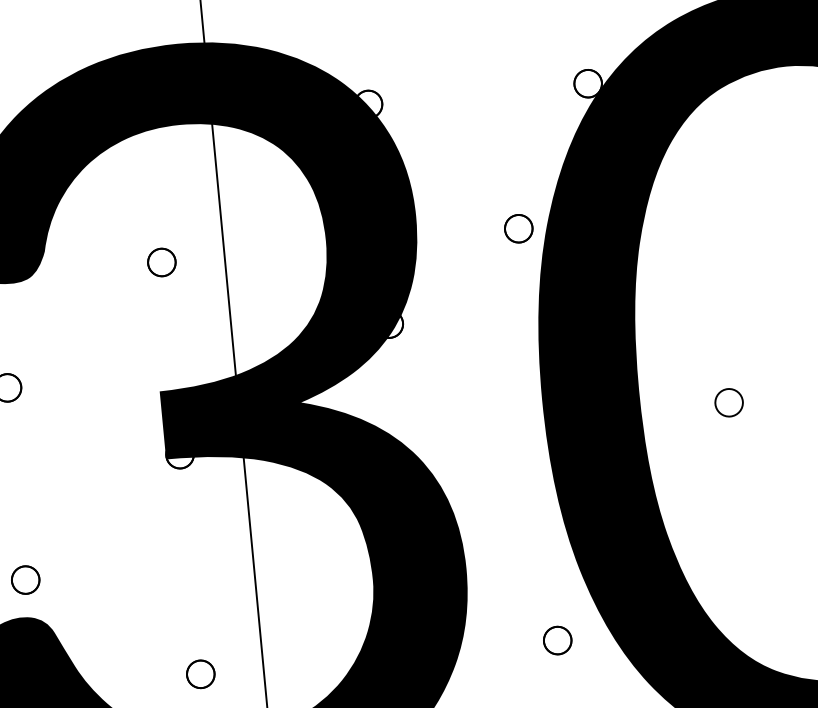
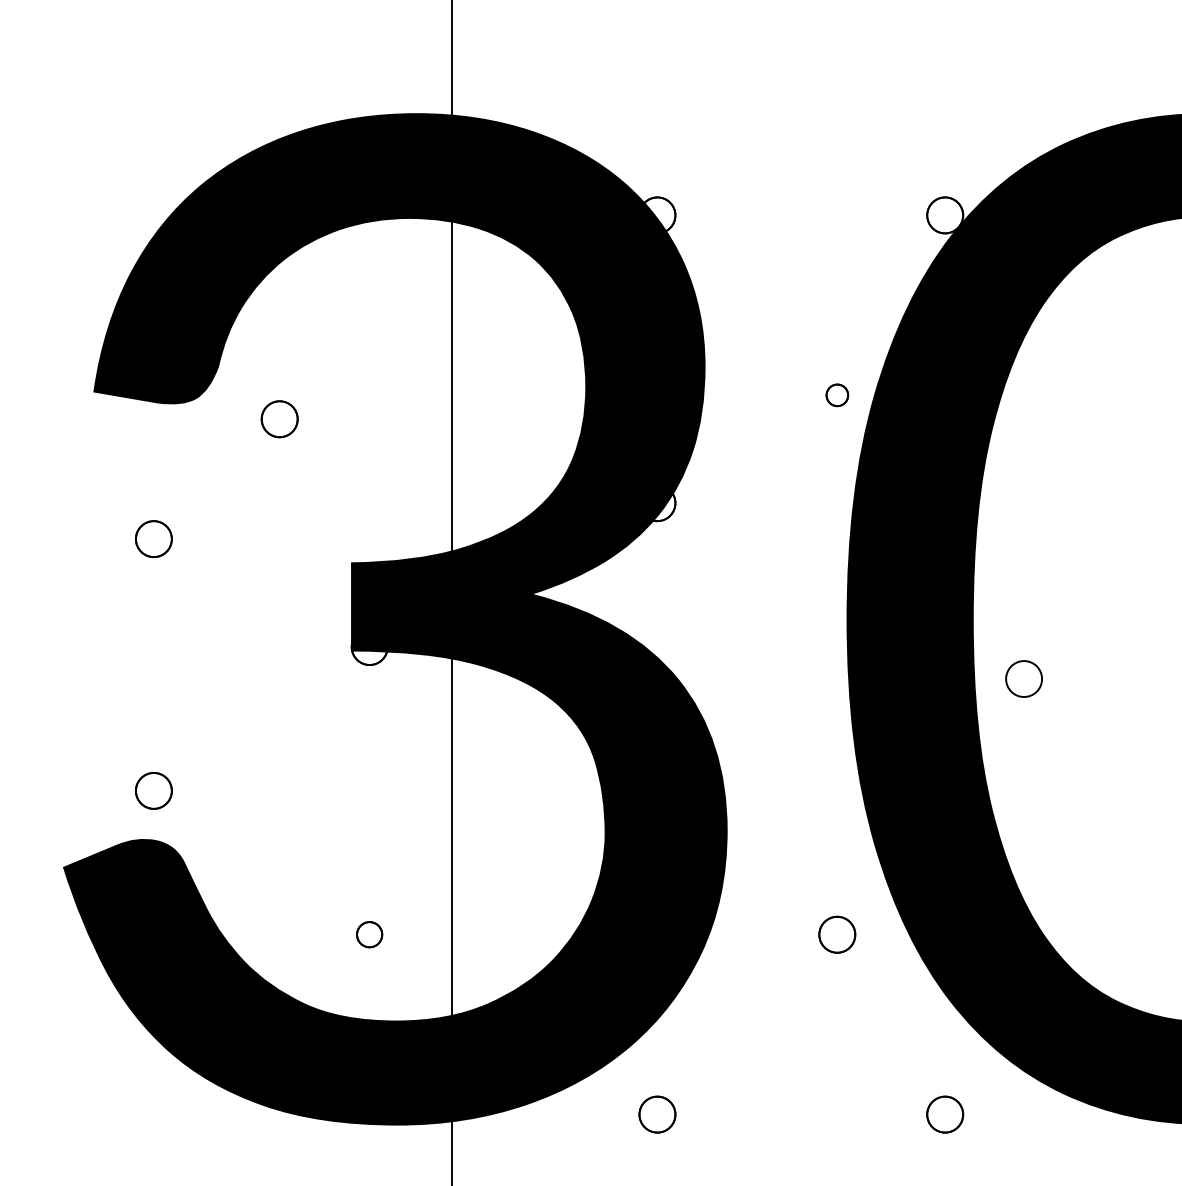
part: (518, 228) -> (837, 395), size x0.6
part: (161, 262) -> (279, 419), moved
part: (728, 402) -> (1023, 678), moved
part: (200, 674) -> (369, 934), size x0.7

